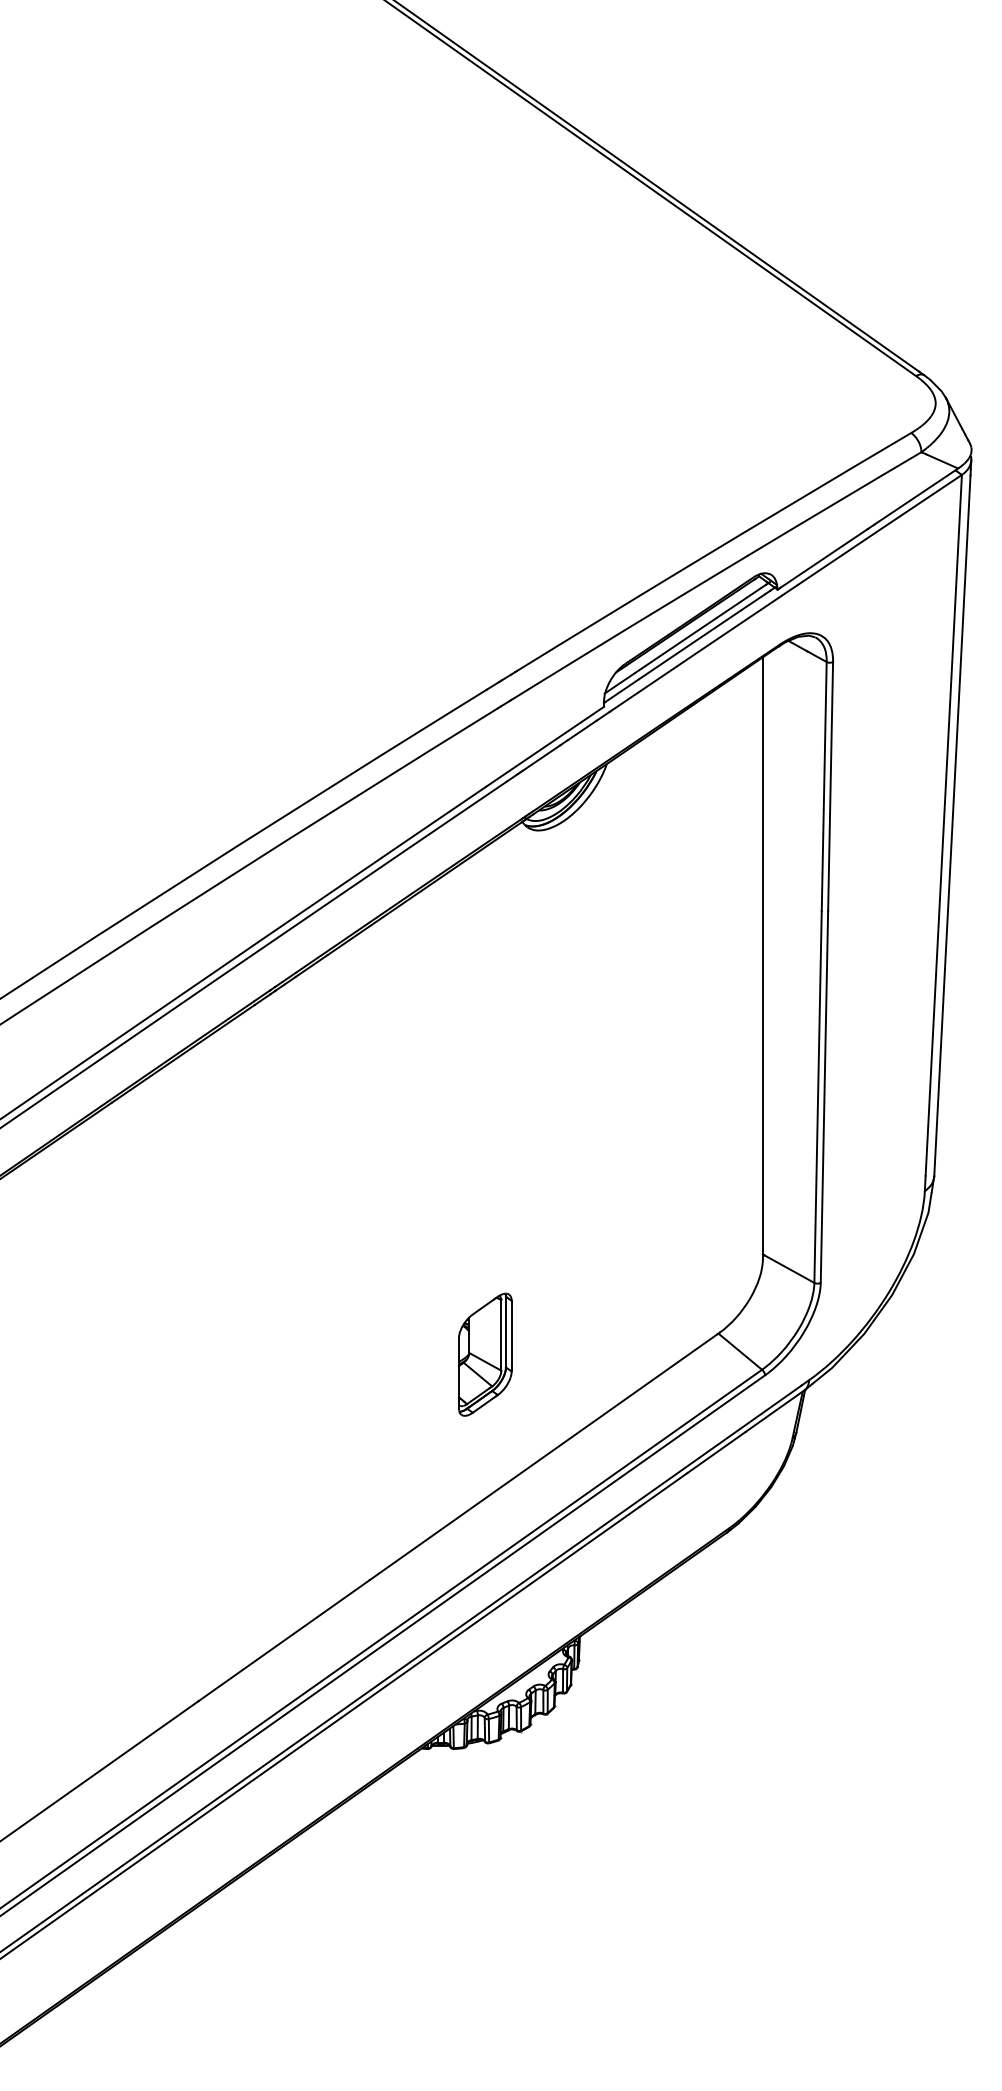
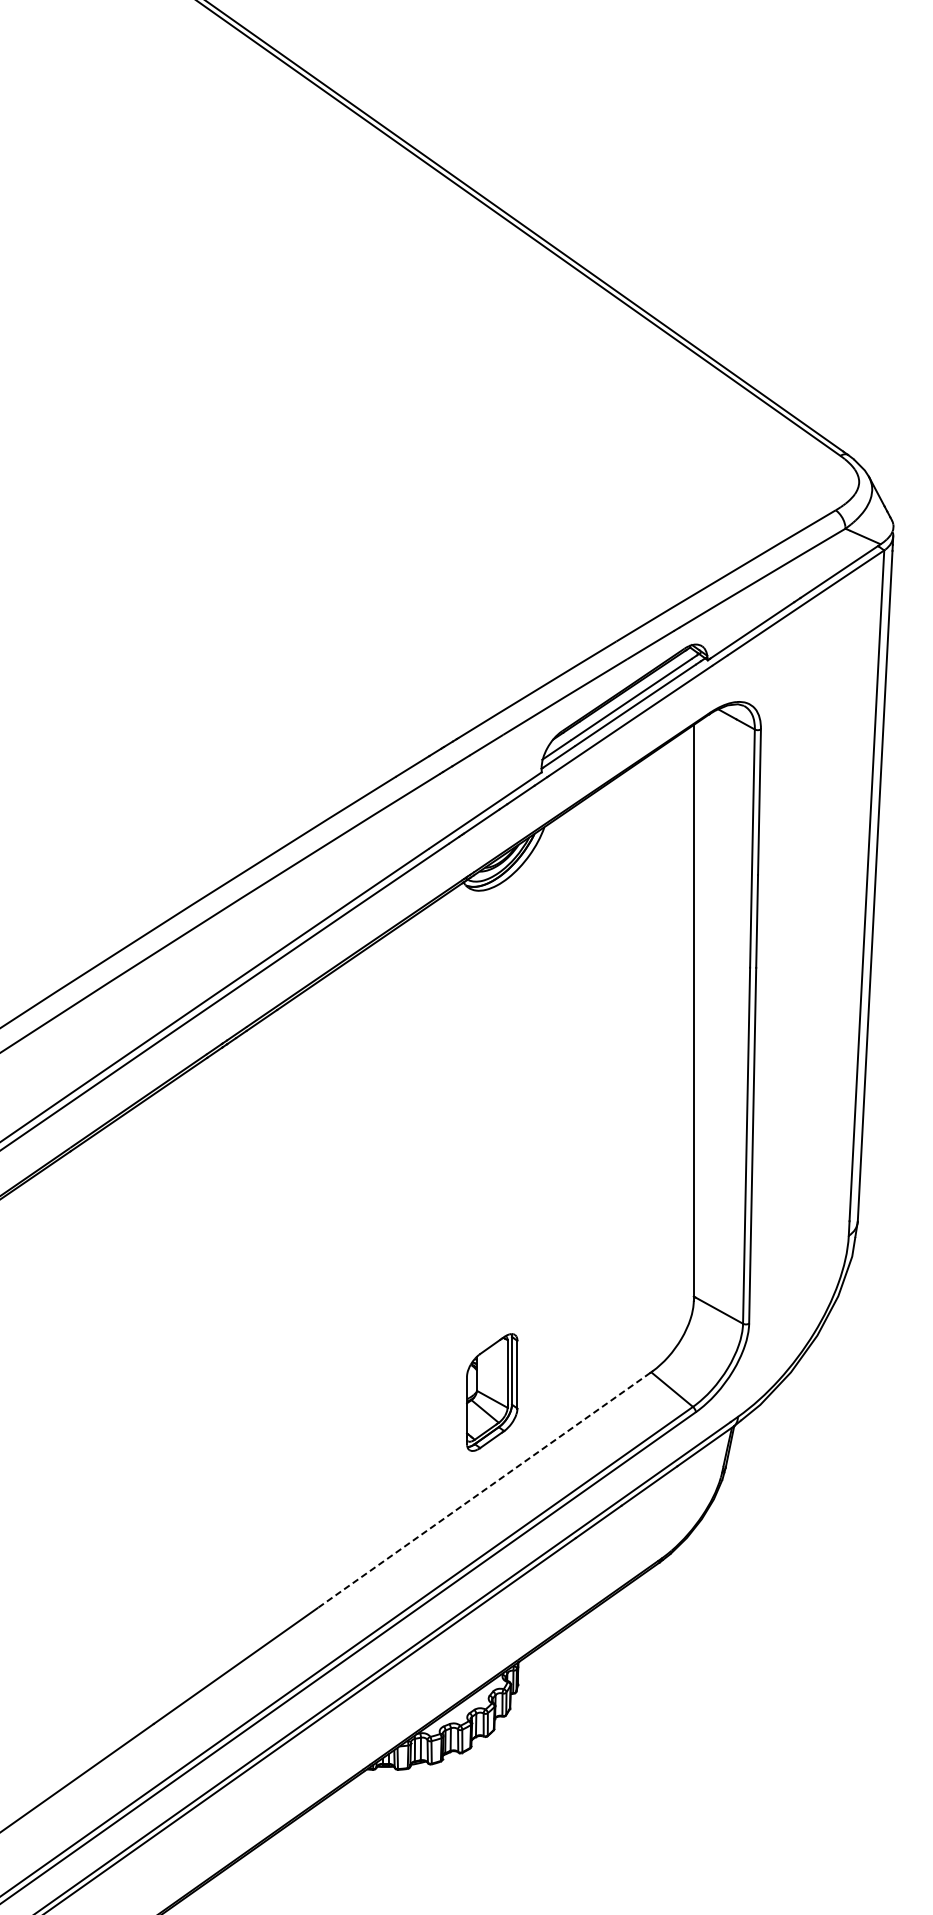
part: (484, 1354) -> (491, 1392), moved
line: (543, 1457) -> (483, 1490), solid -> dashed

